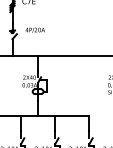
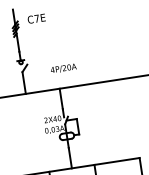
text: (34, 29) -> (62, 67), moved

